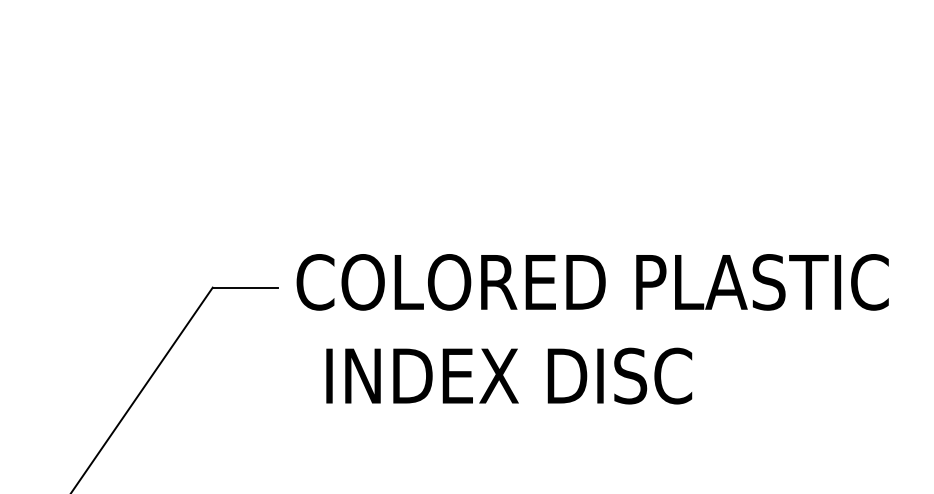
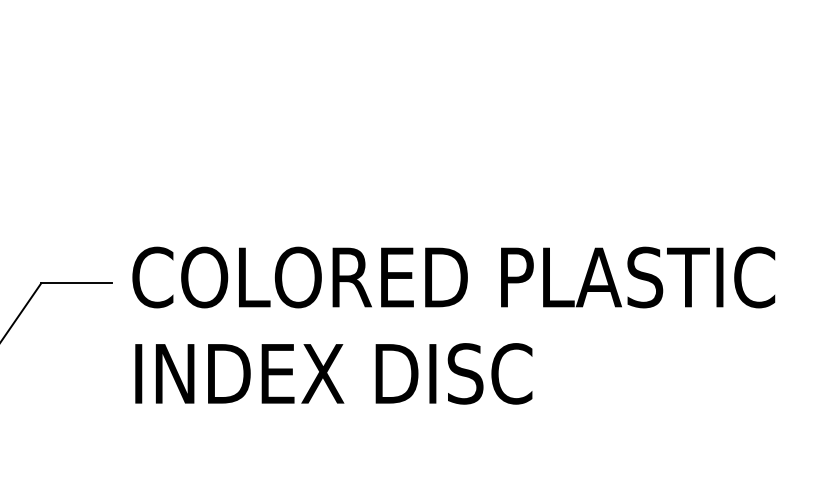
text: (509, 375) -> (334, 373), moved

